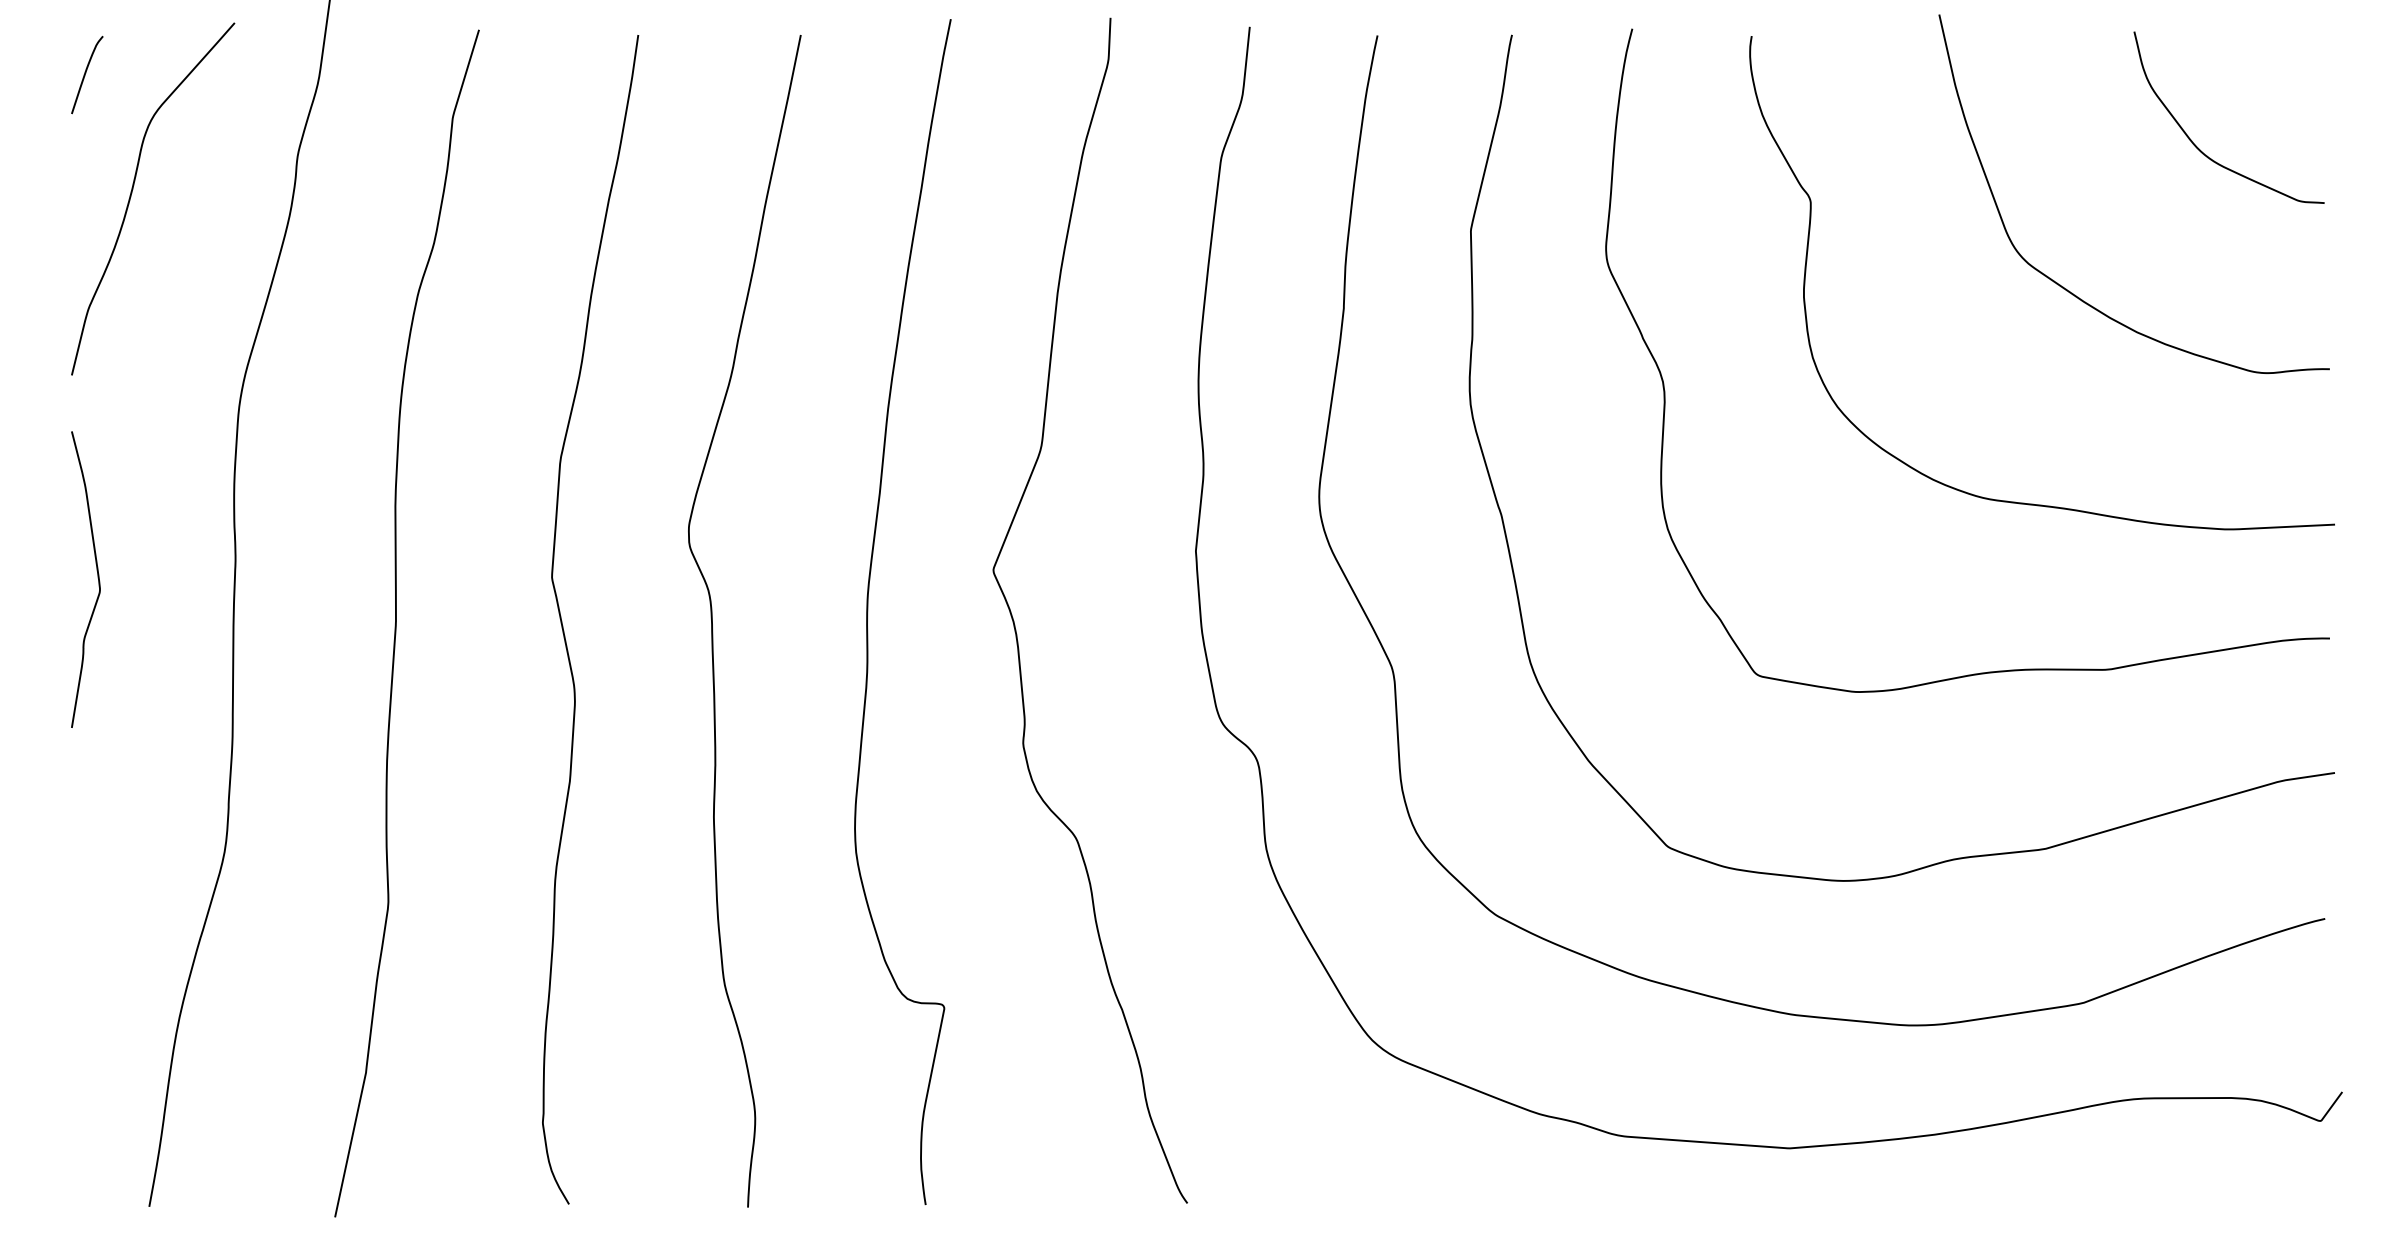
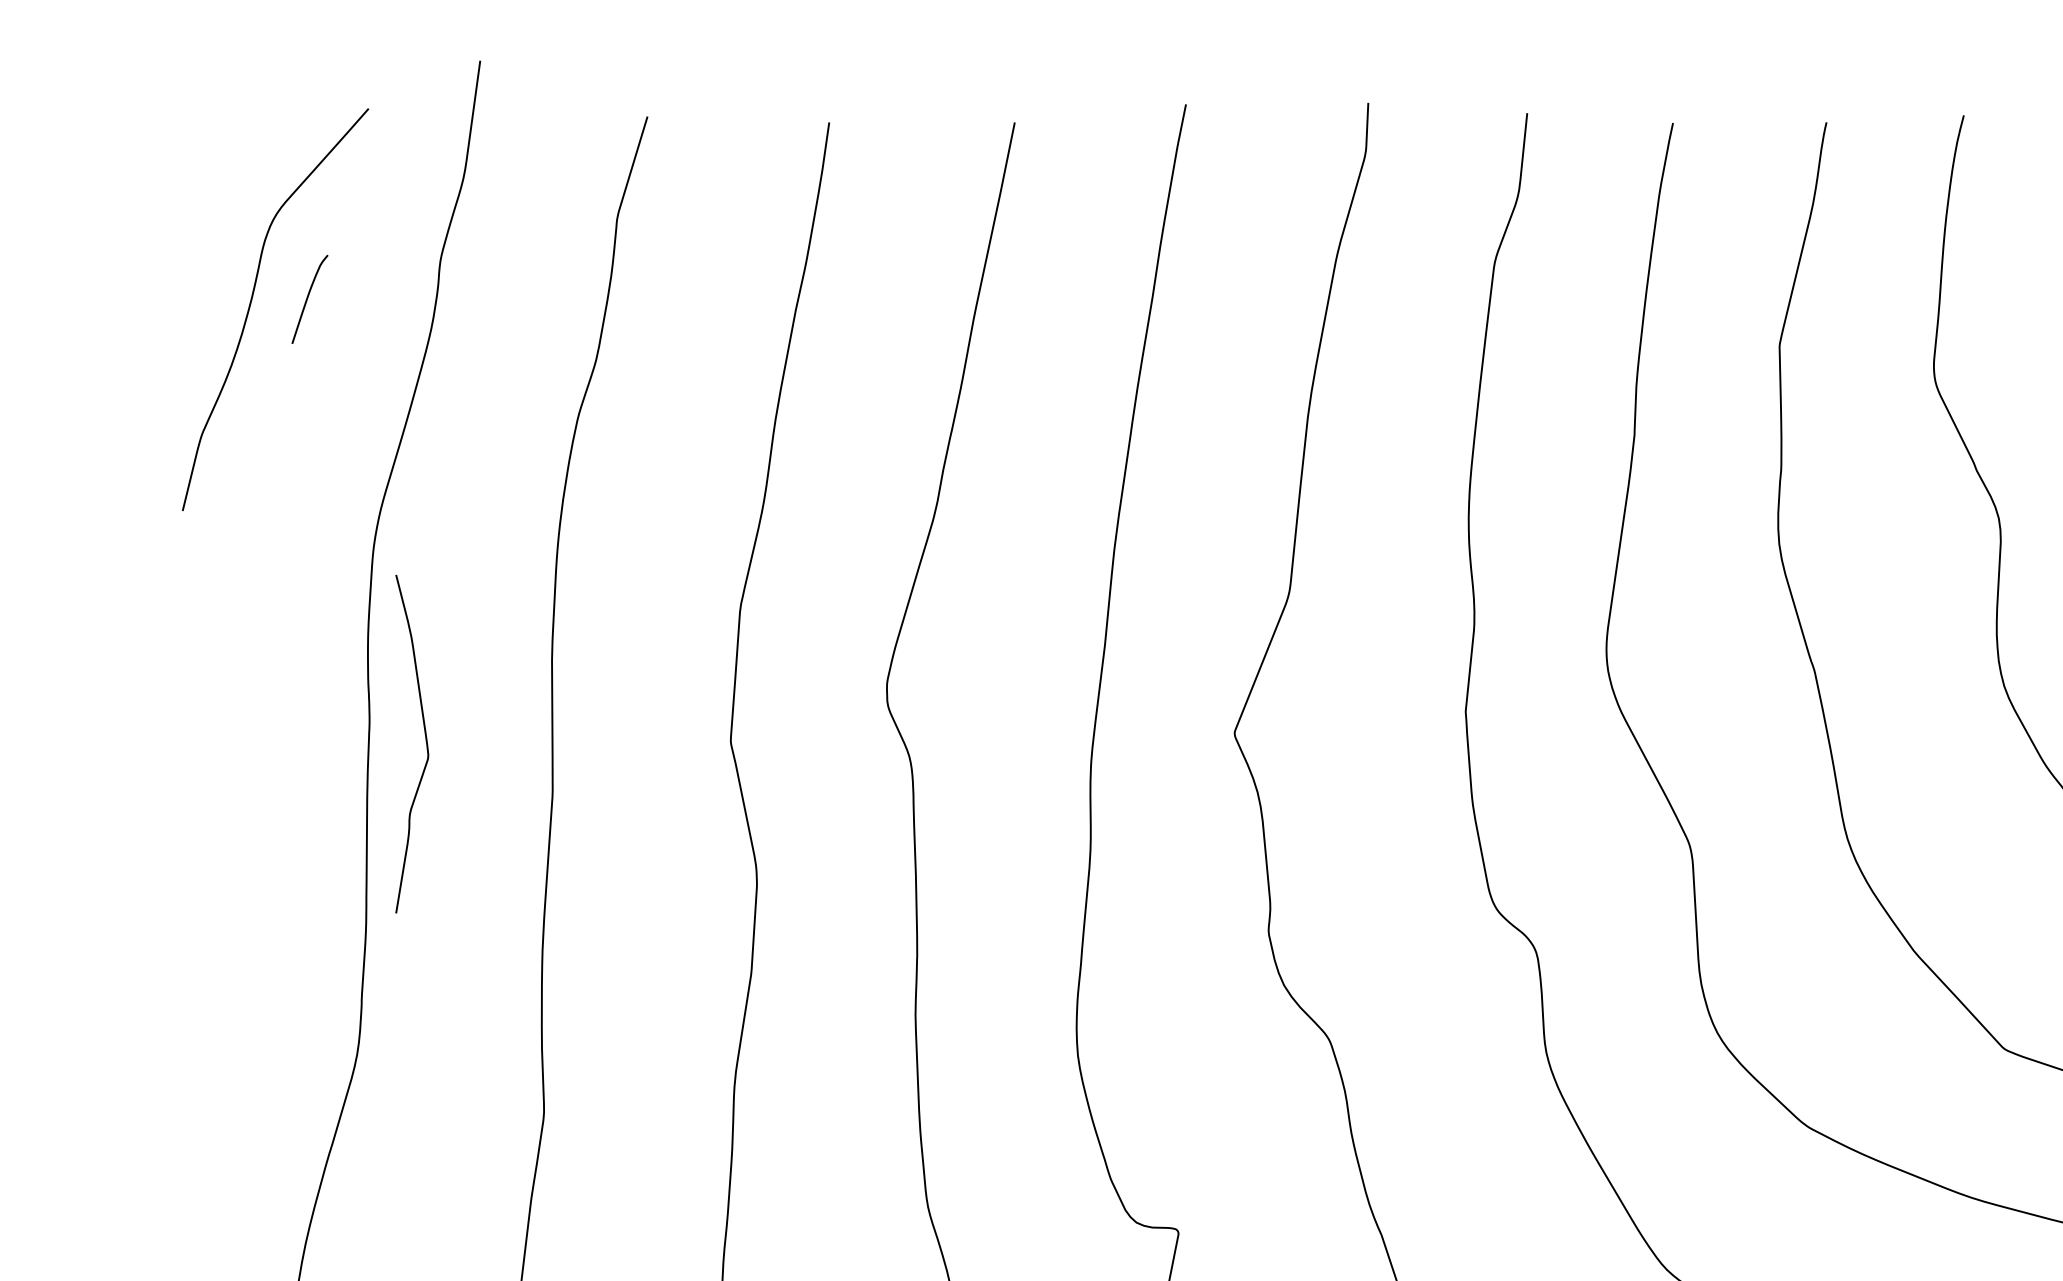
curve: (85, 75) -> (307, 299), moved
curve: (97, 578) -> (425, 742), moved

